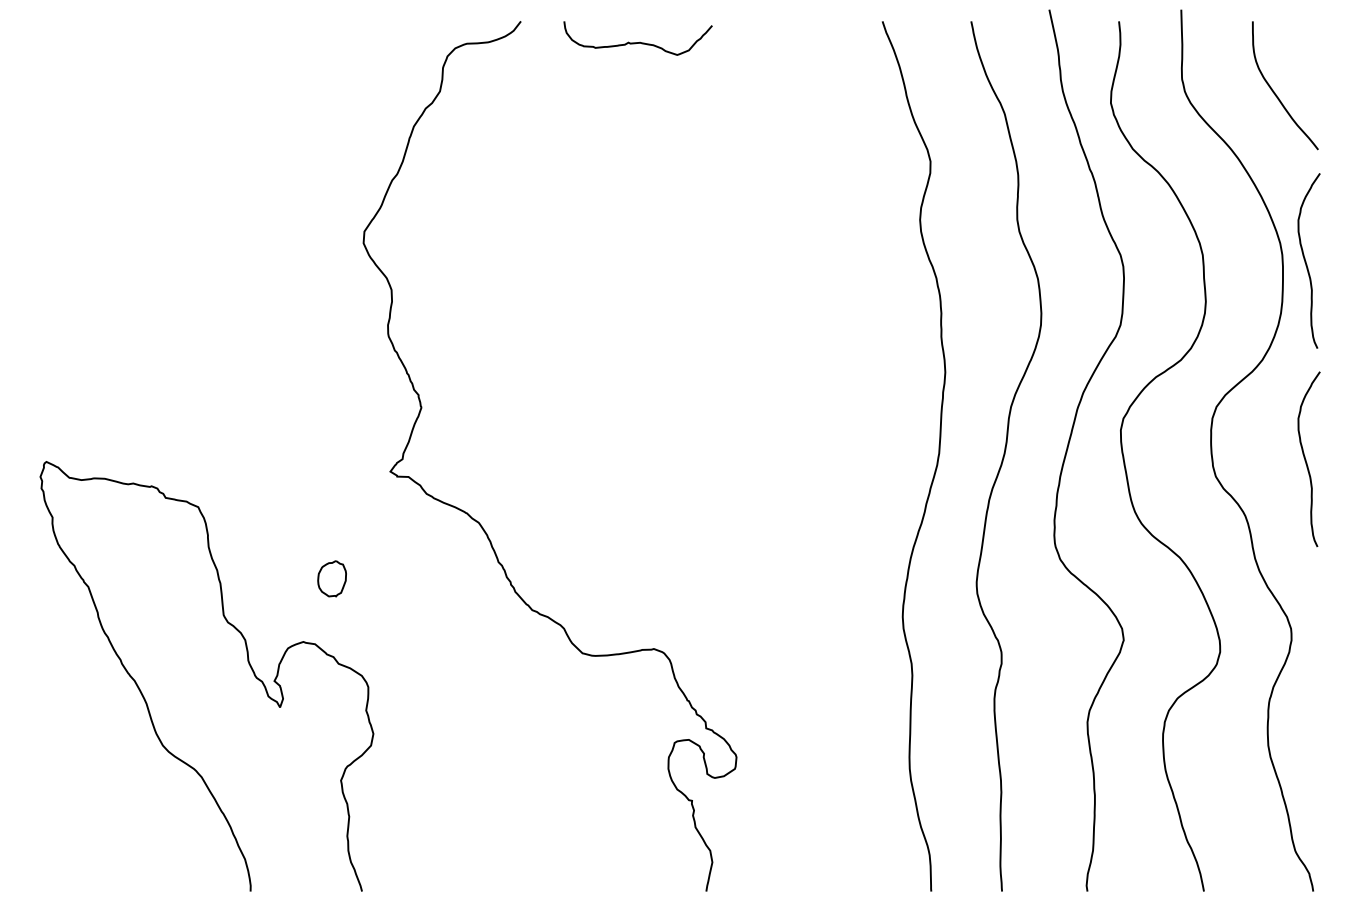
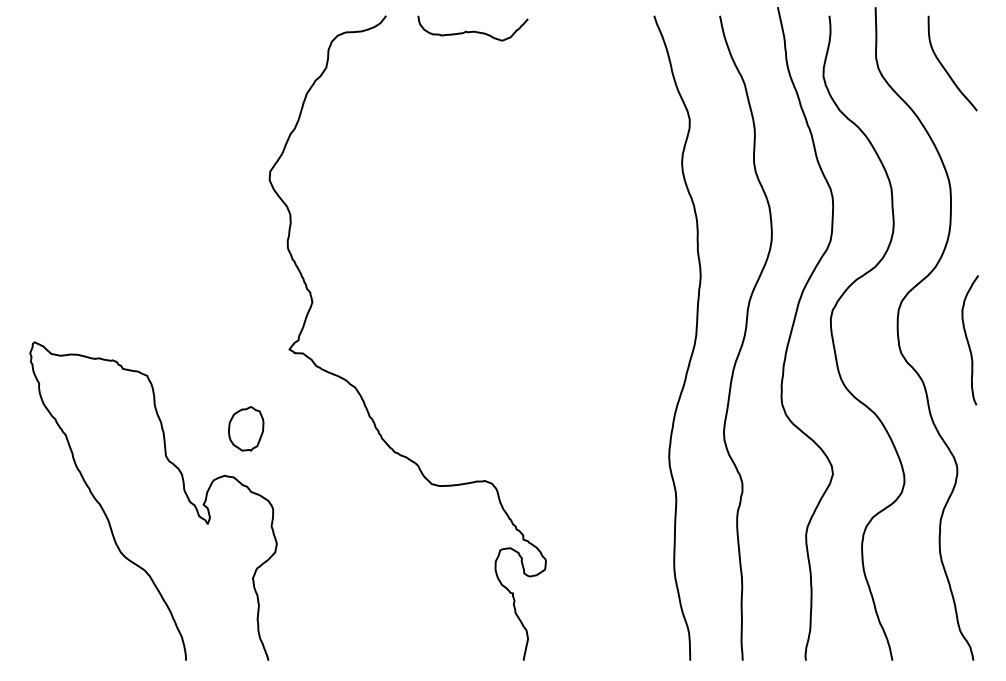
curve: (1306, 261) -> (968, 193), removed
part: (332, 578) -> (246, 428), size x1.67

